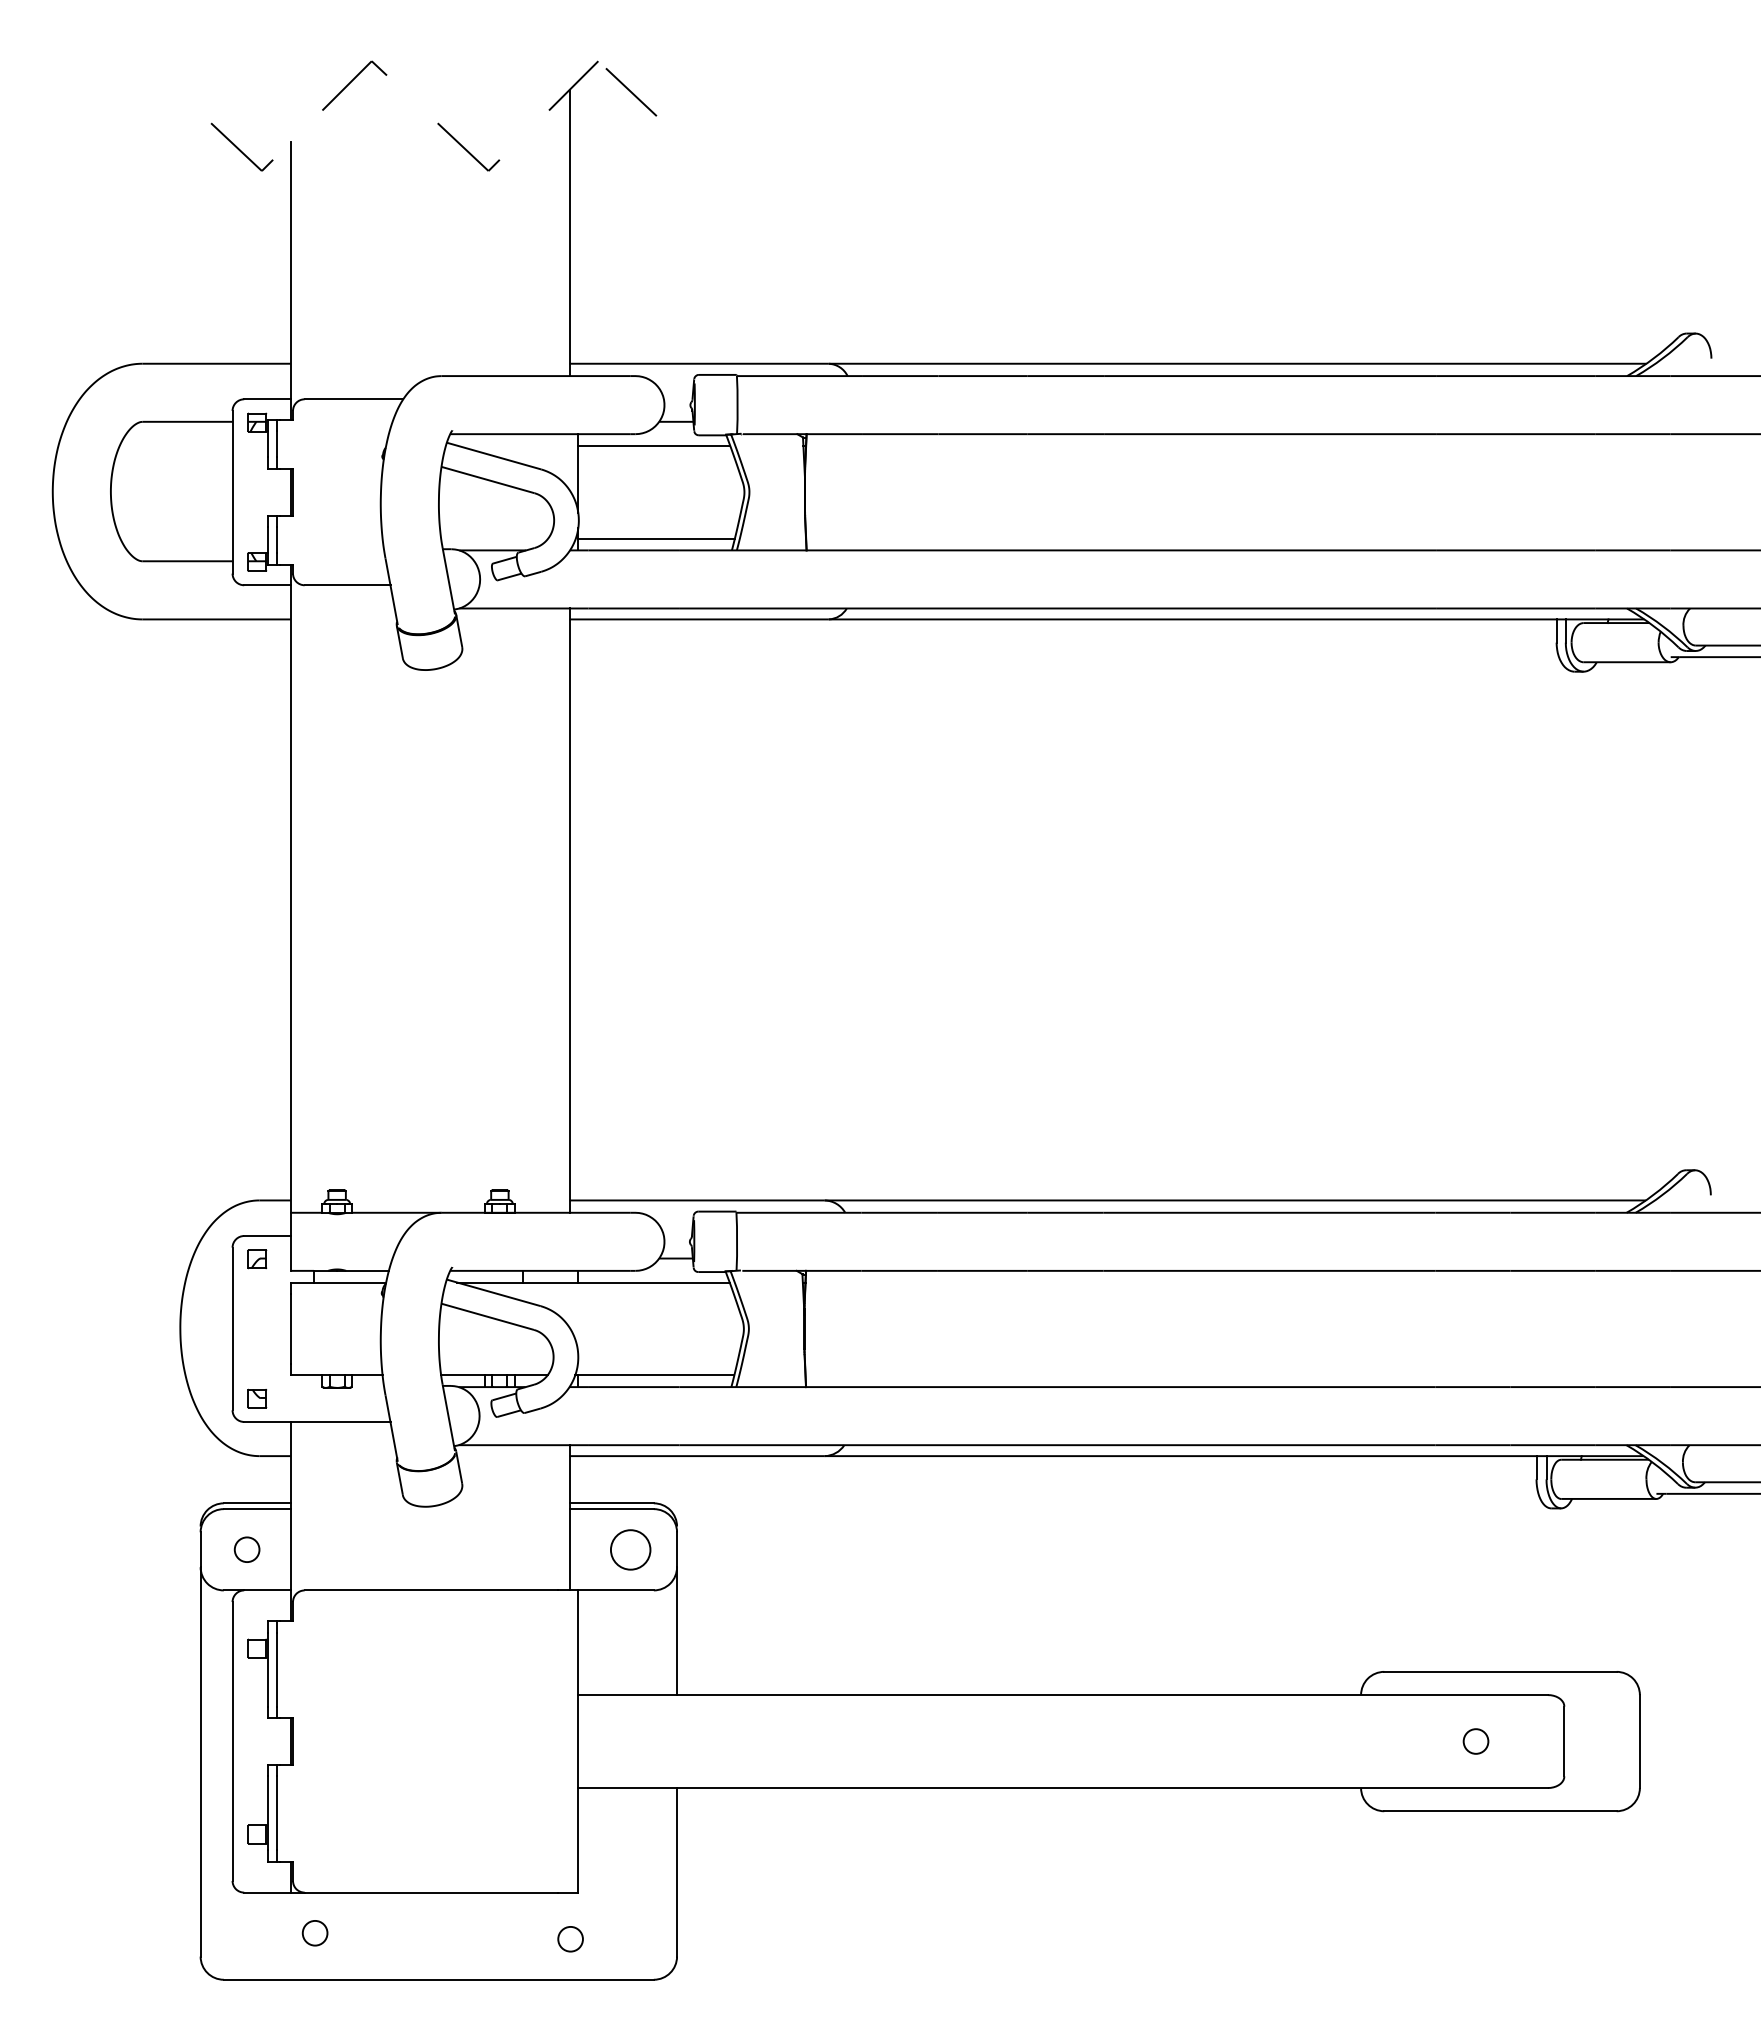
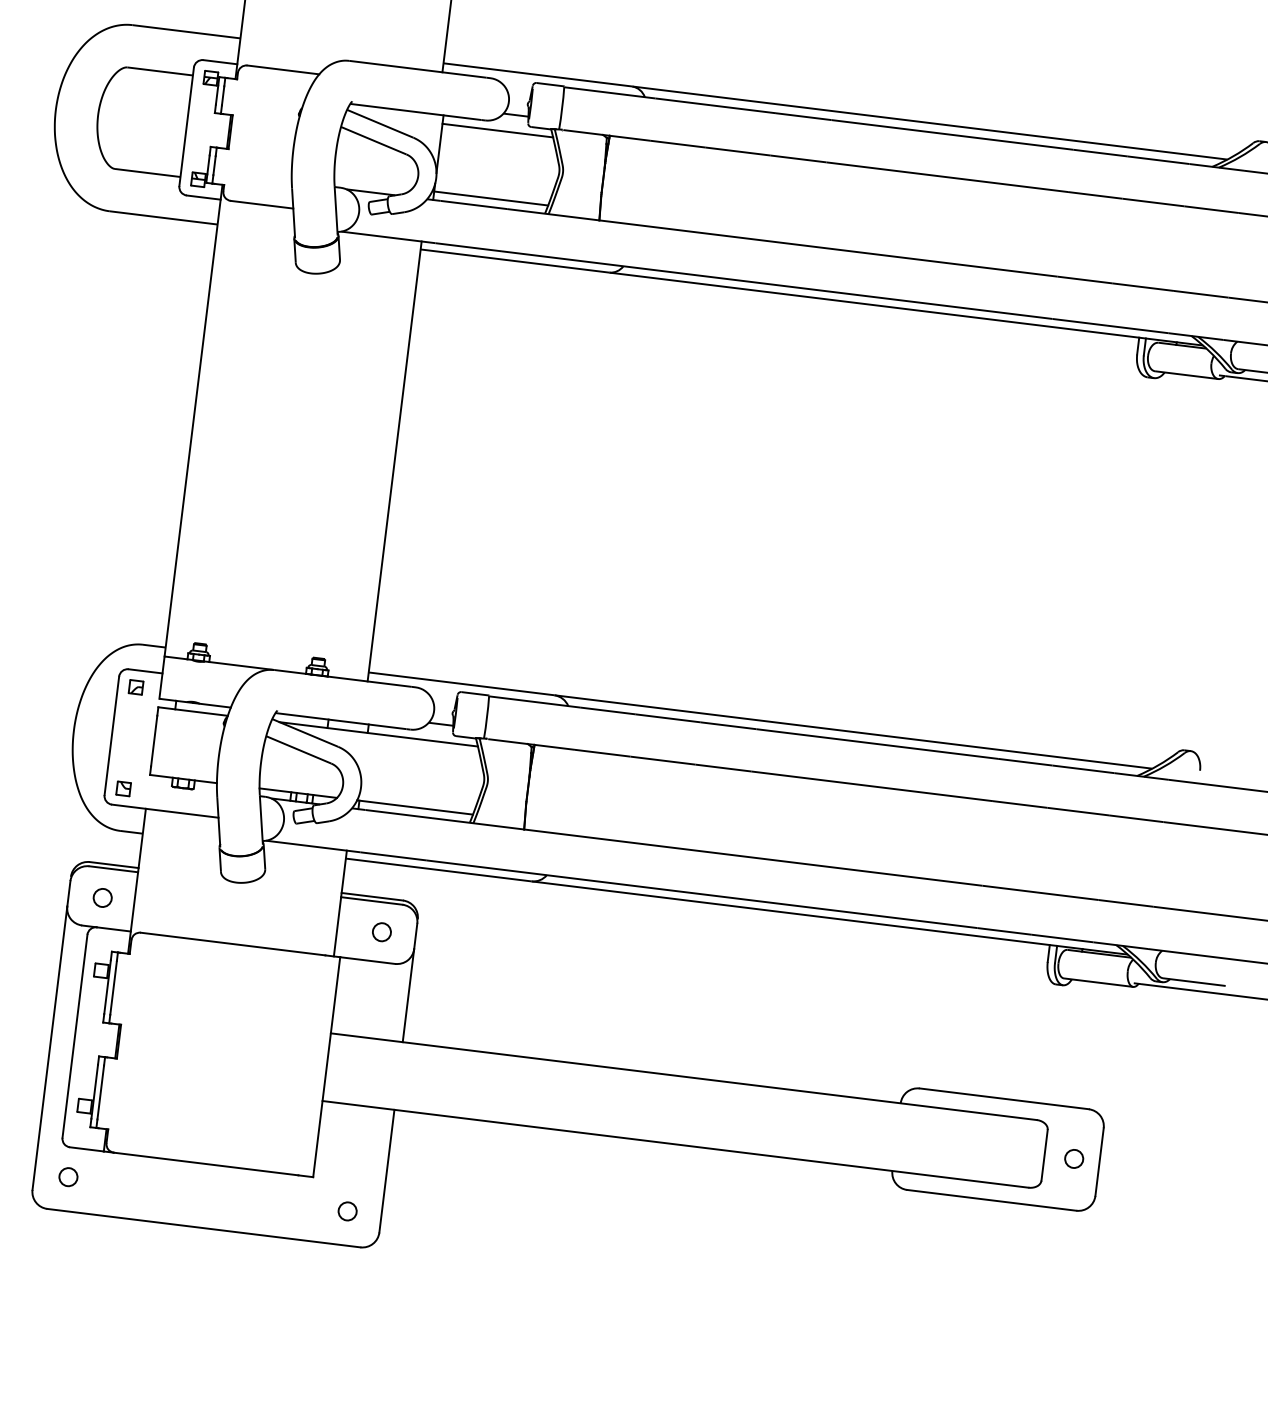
circle: (630, 1549) -> (381, 932), size x0.62
circle: (1475, 1741) -> (1073, 1158), moved
circle: (314, 1933) -> (67, 1177), moved
circle: (570, 1939) -> (347, 1211), moved

